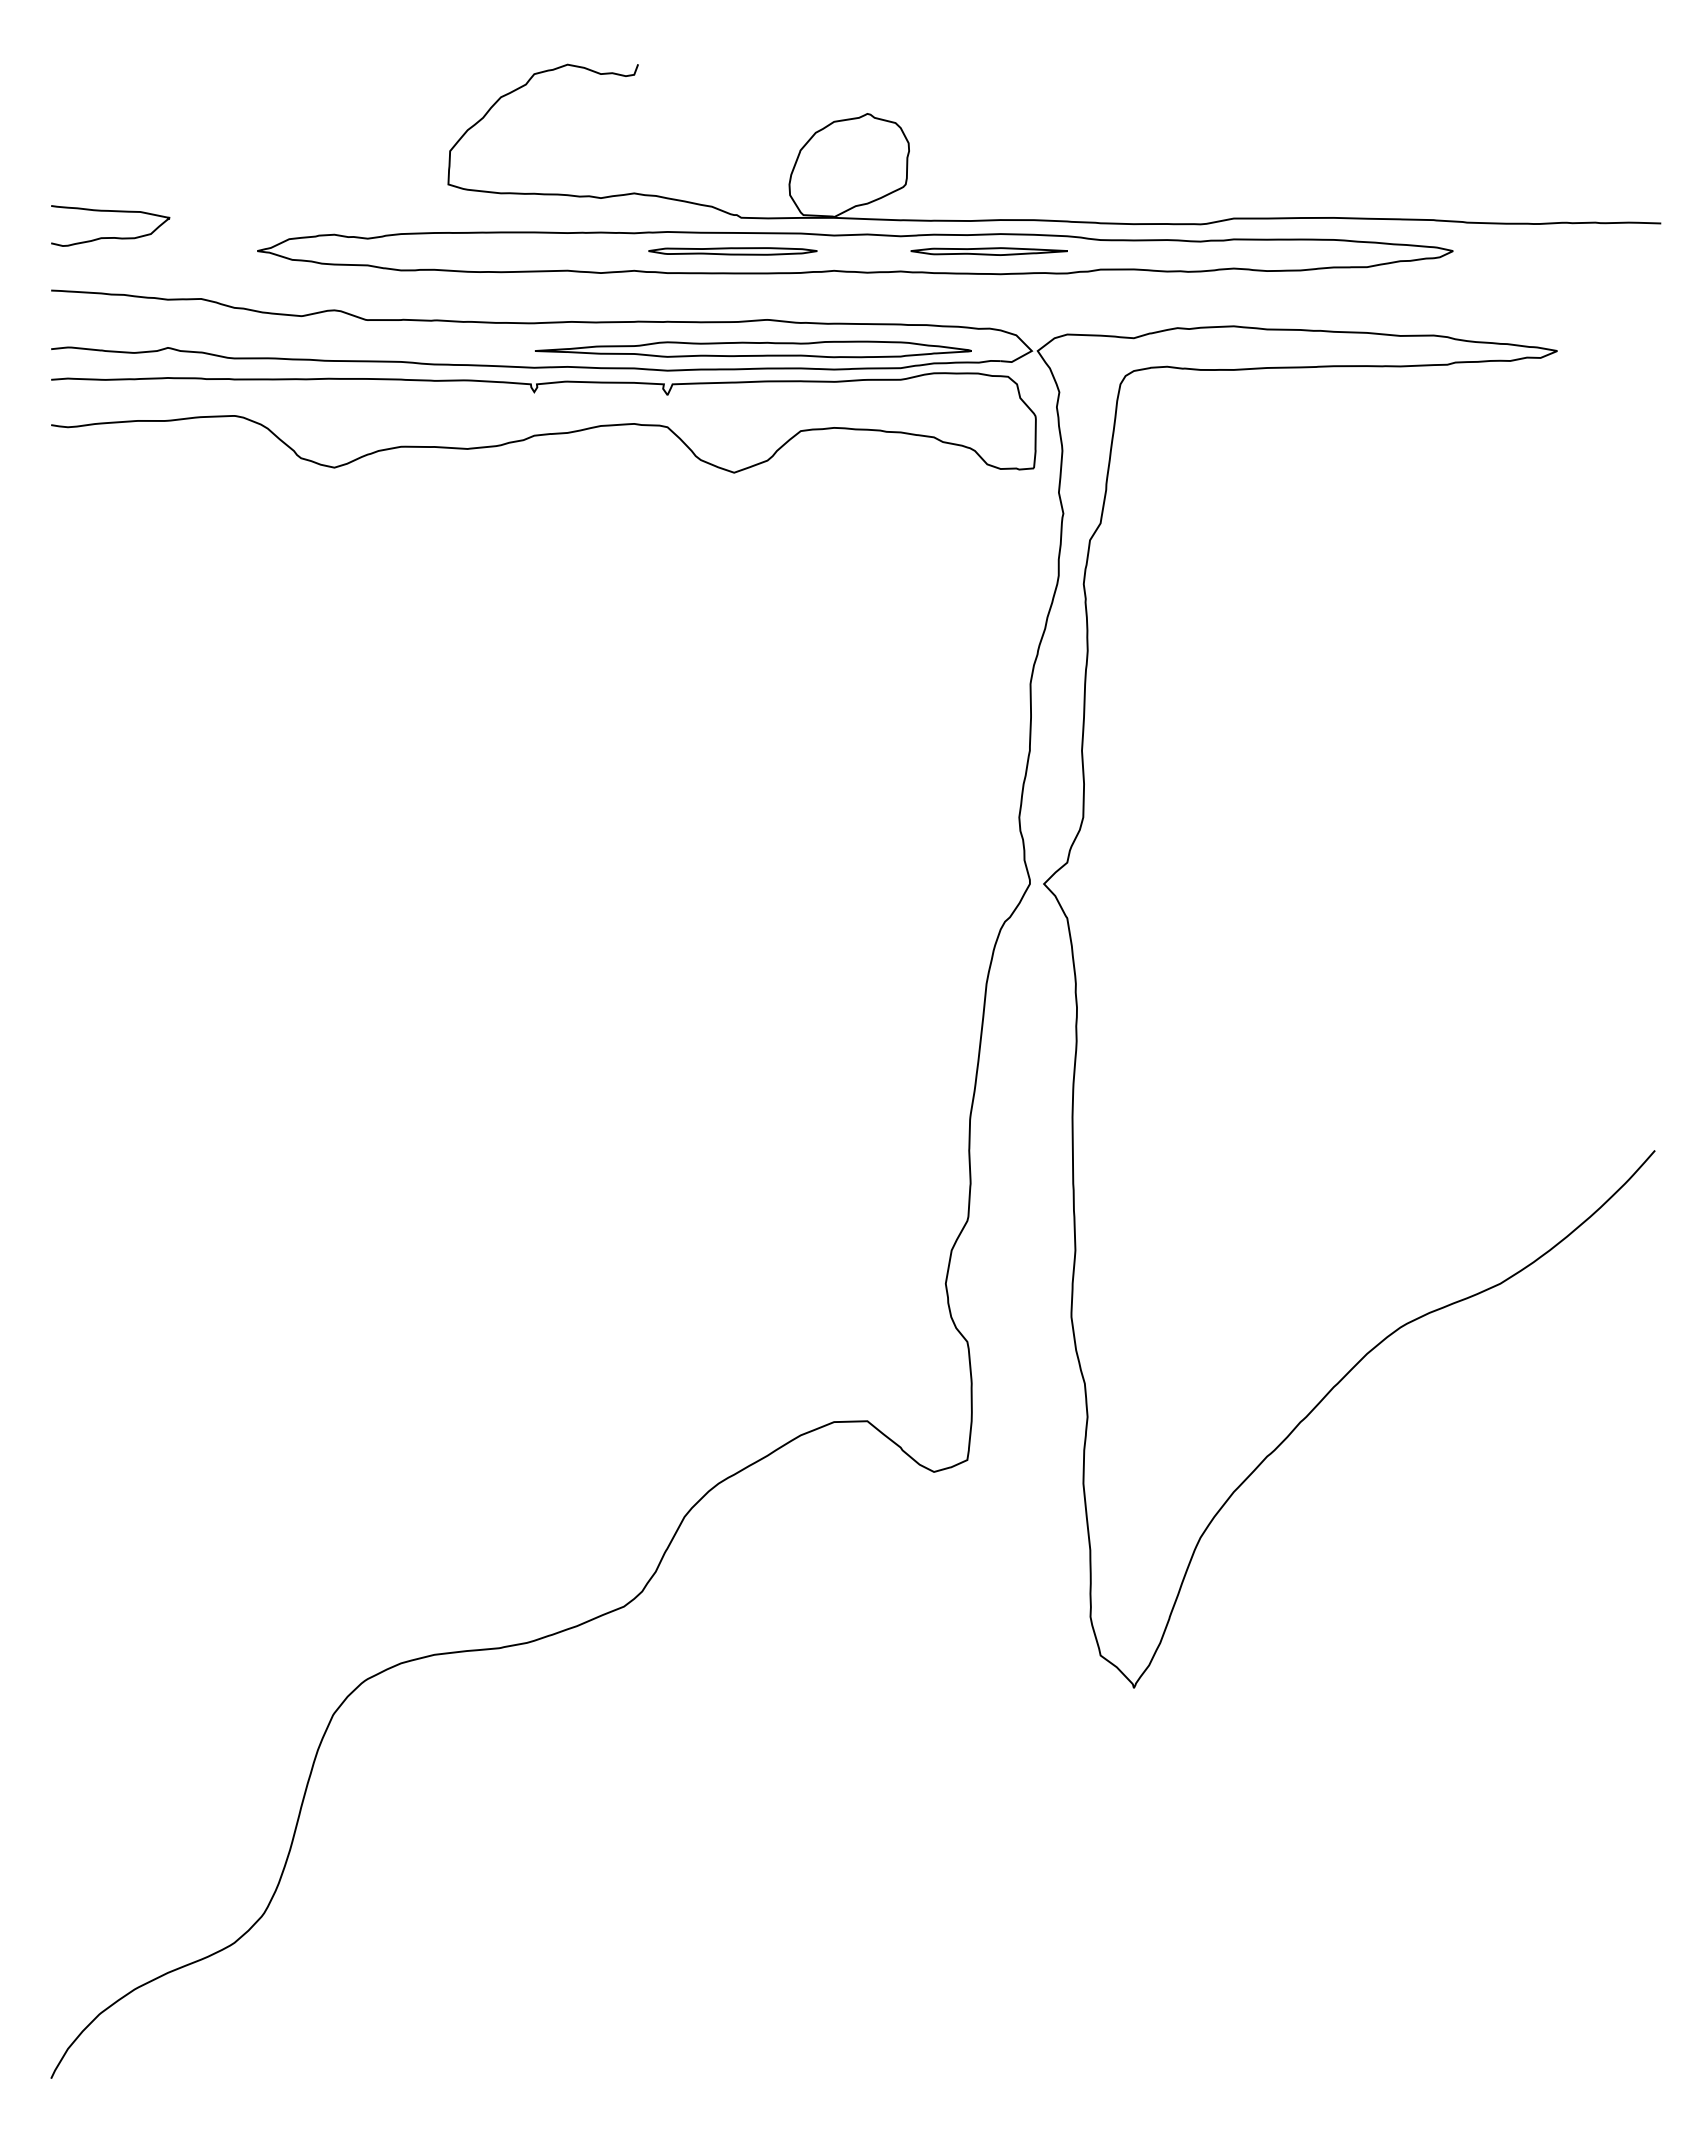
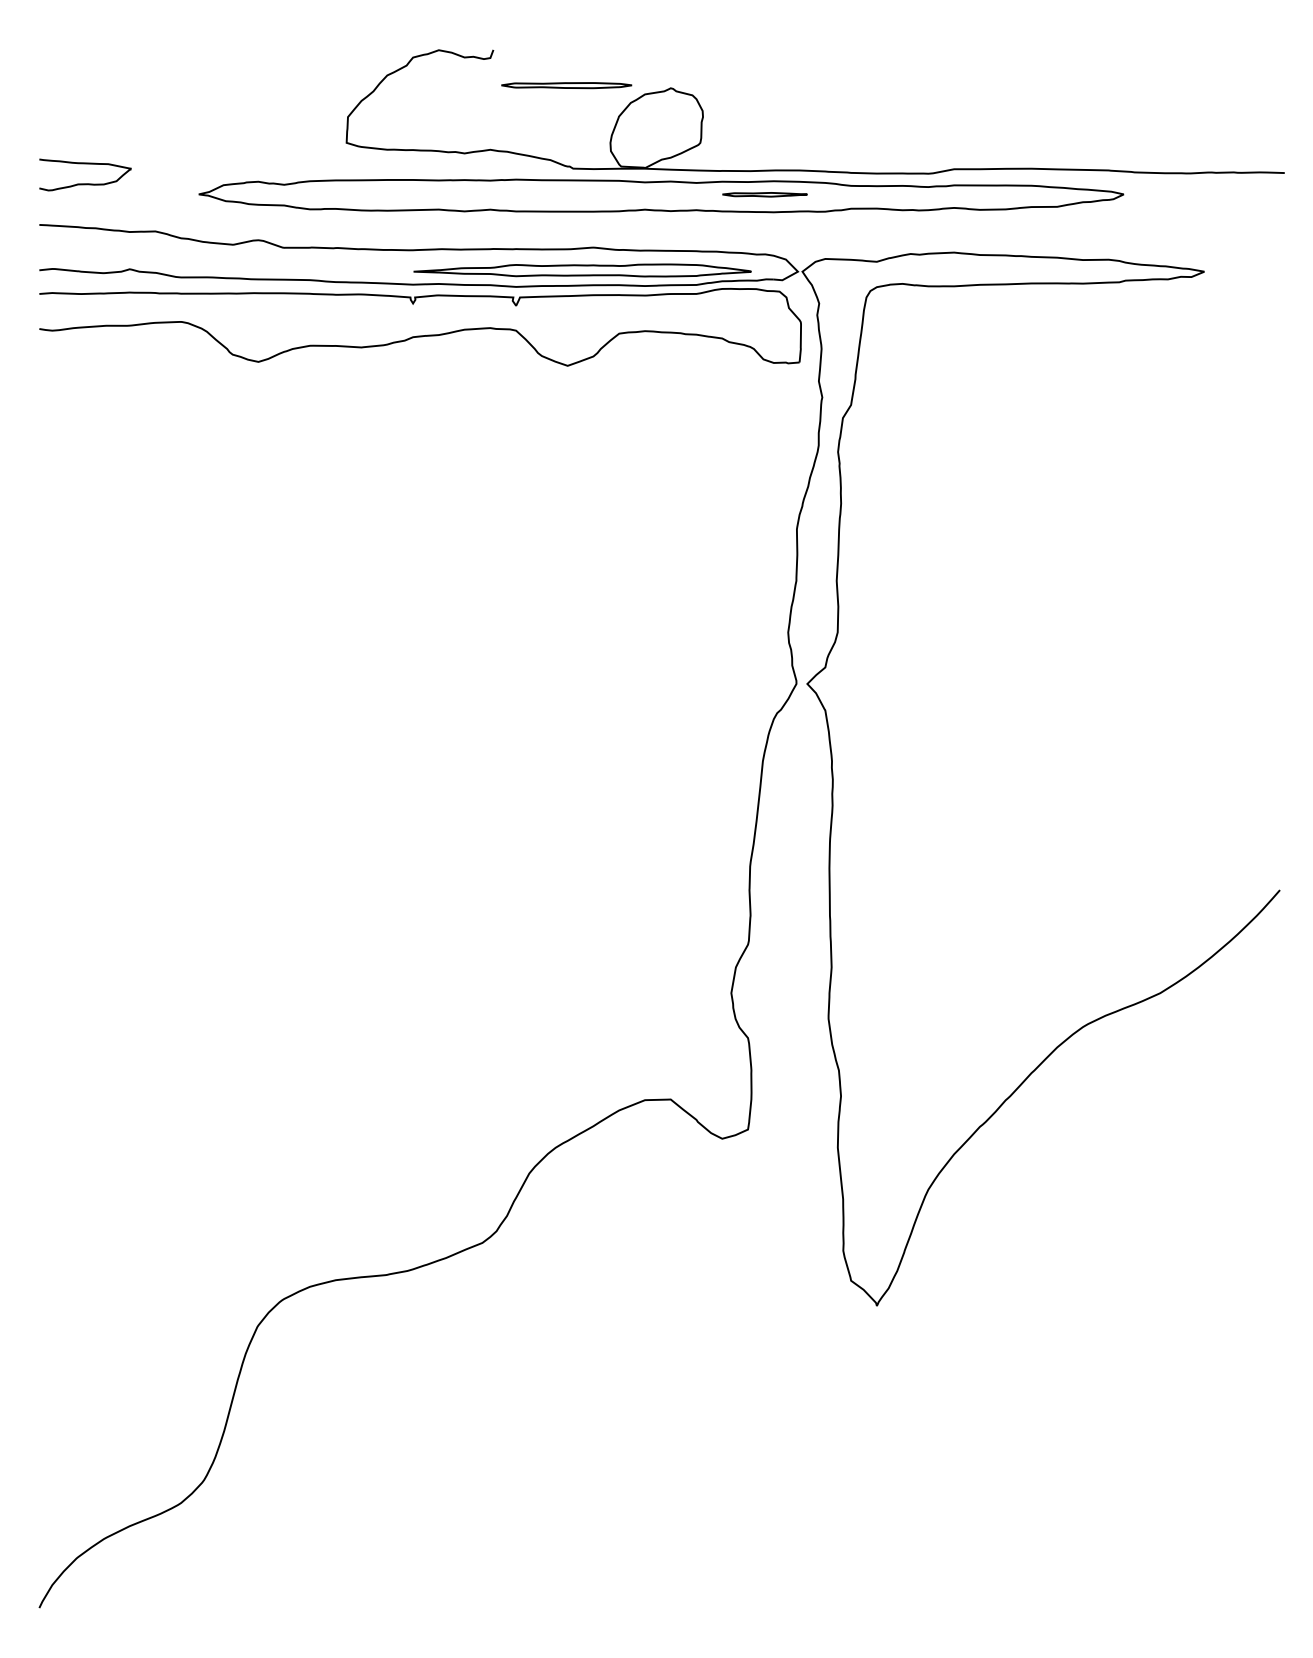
part: (732, 251) -> (566, 85), moved
part: (988, 251) -> (764, 194), size x0.7

